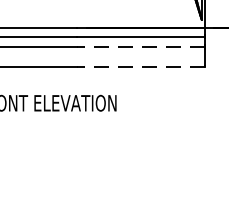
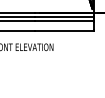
line: (140, 47) -> (64, 21), dashed -> solid
line: (140, 66) -> (64, 30), dashed -> solid

